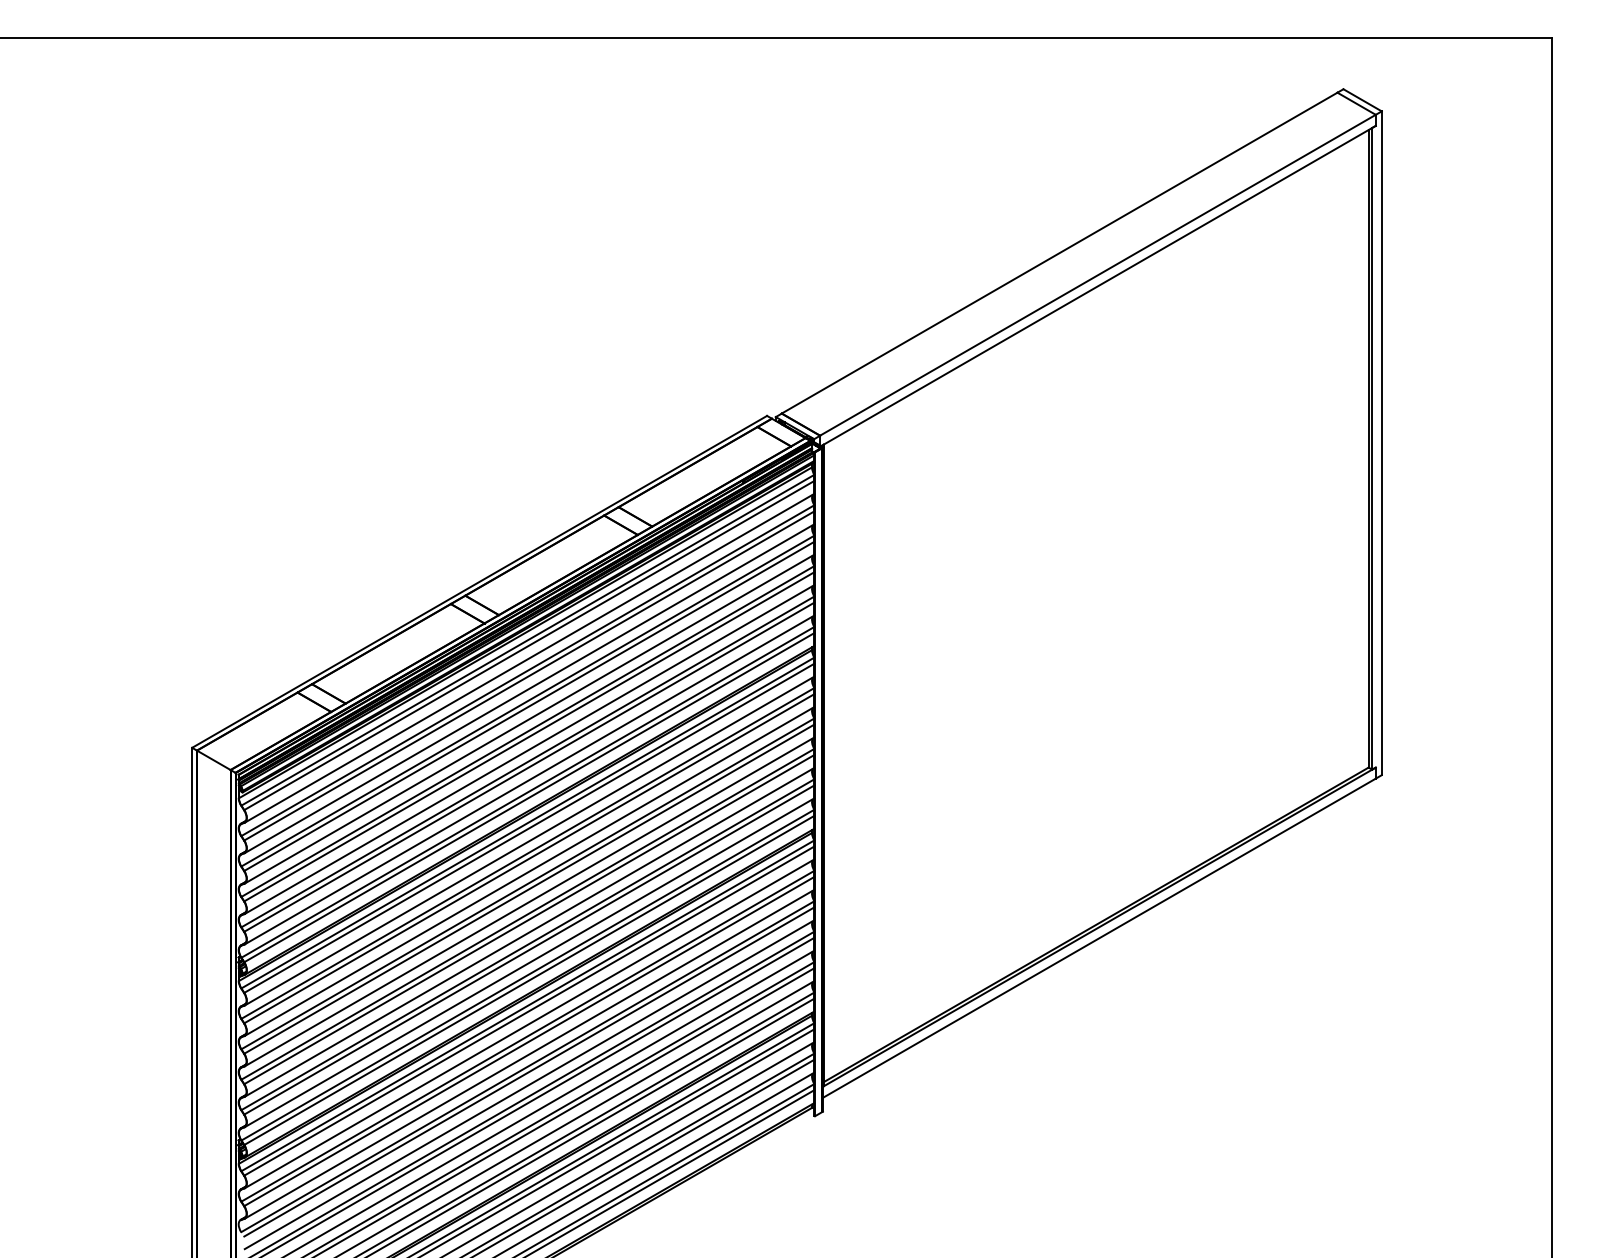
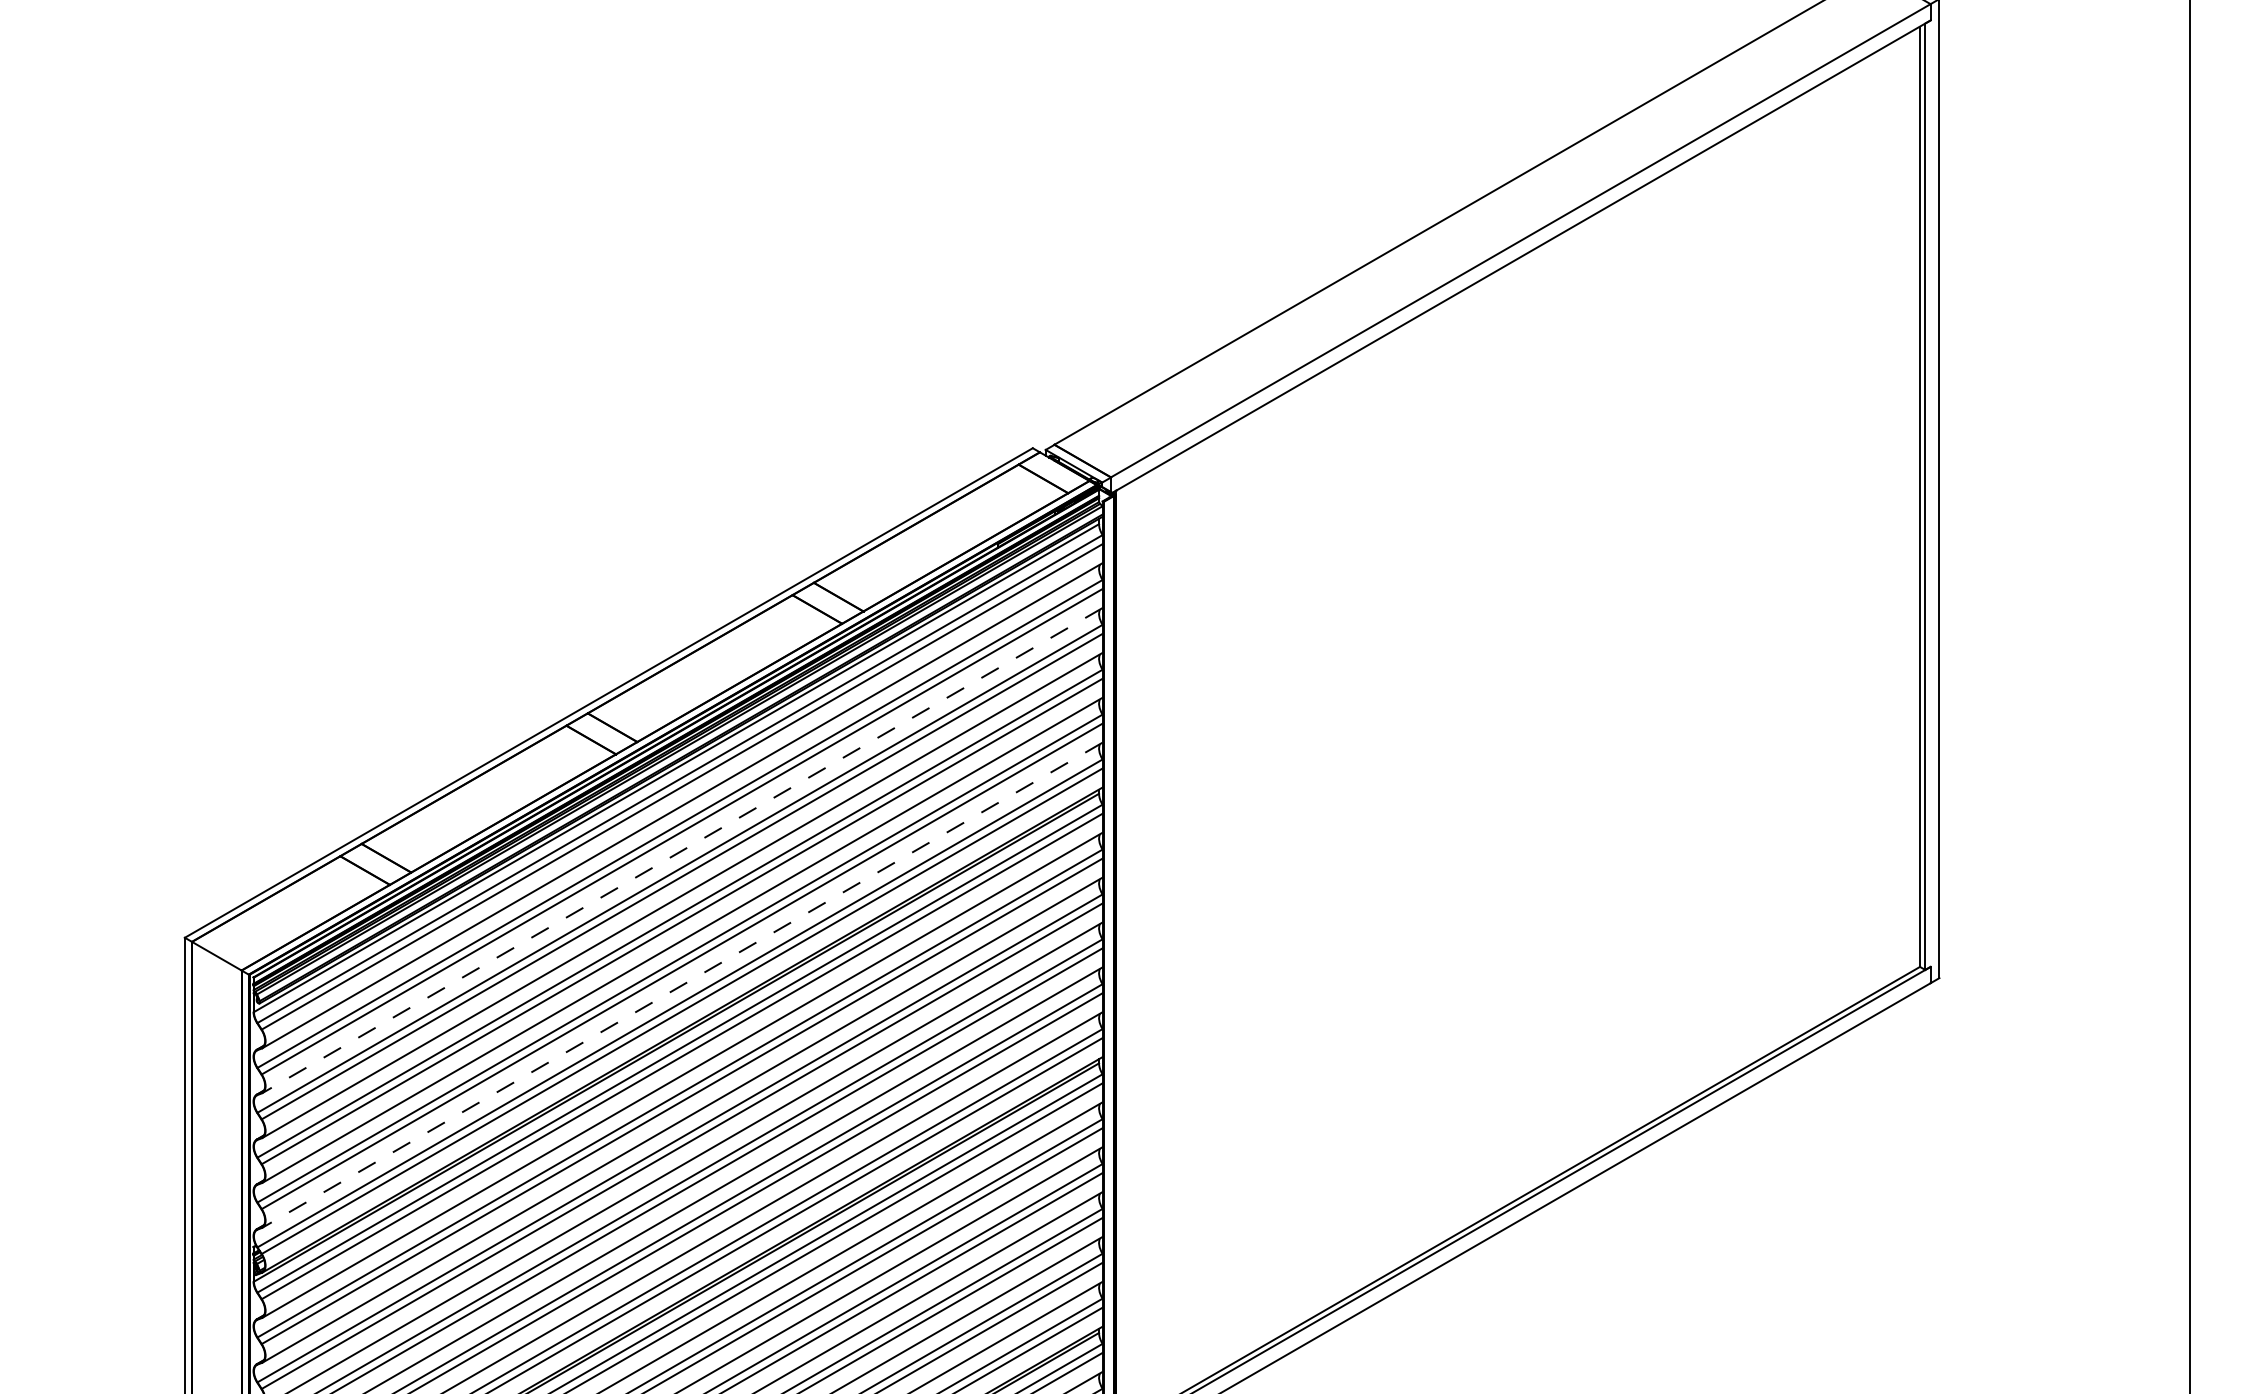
line: (529, 688) -> (682, 850), solid -> dashed
line: (529, 779) -> (682, 984), solid -> dashed

